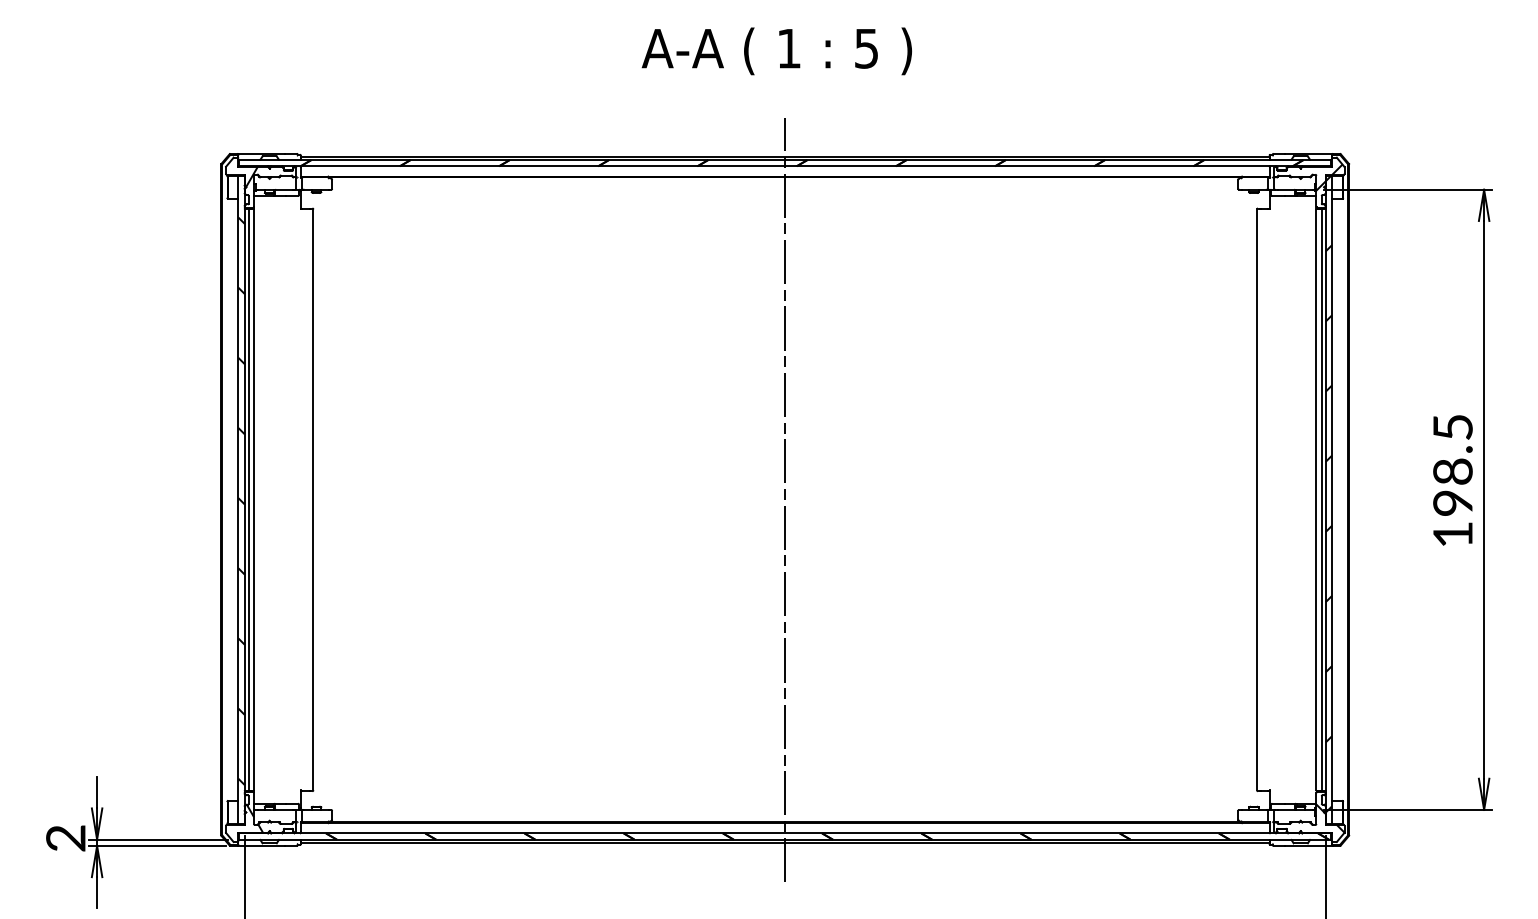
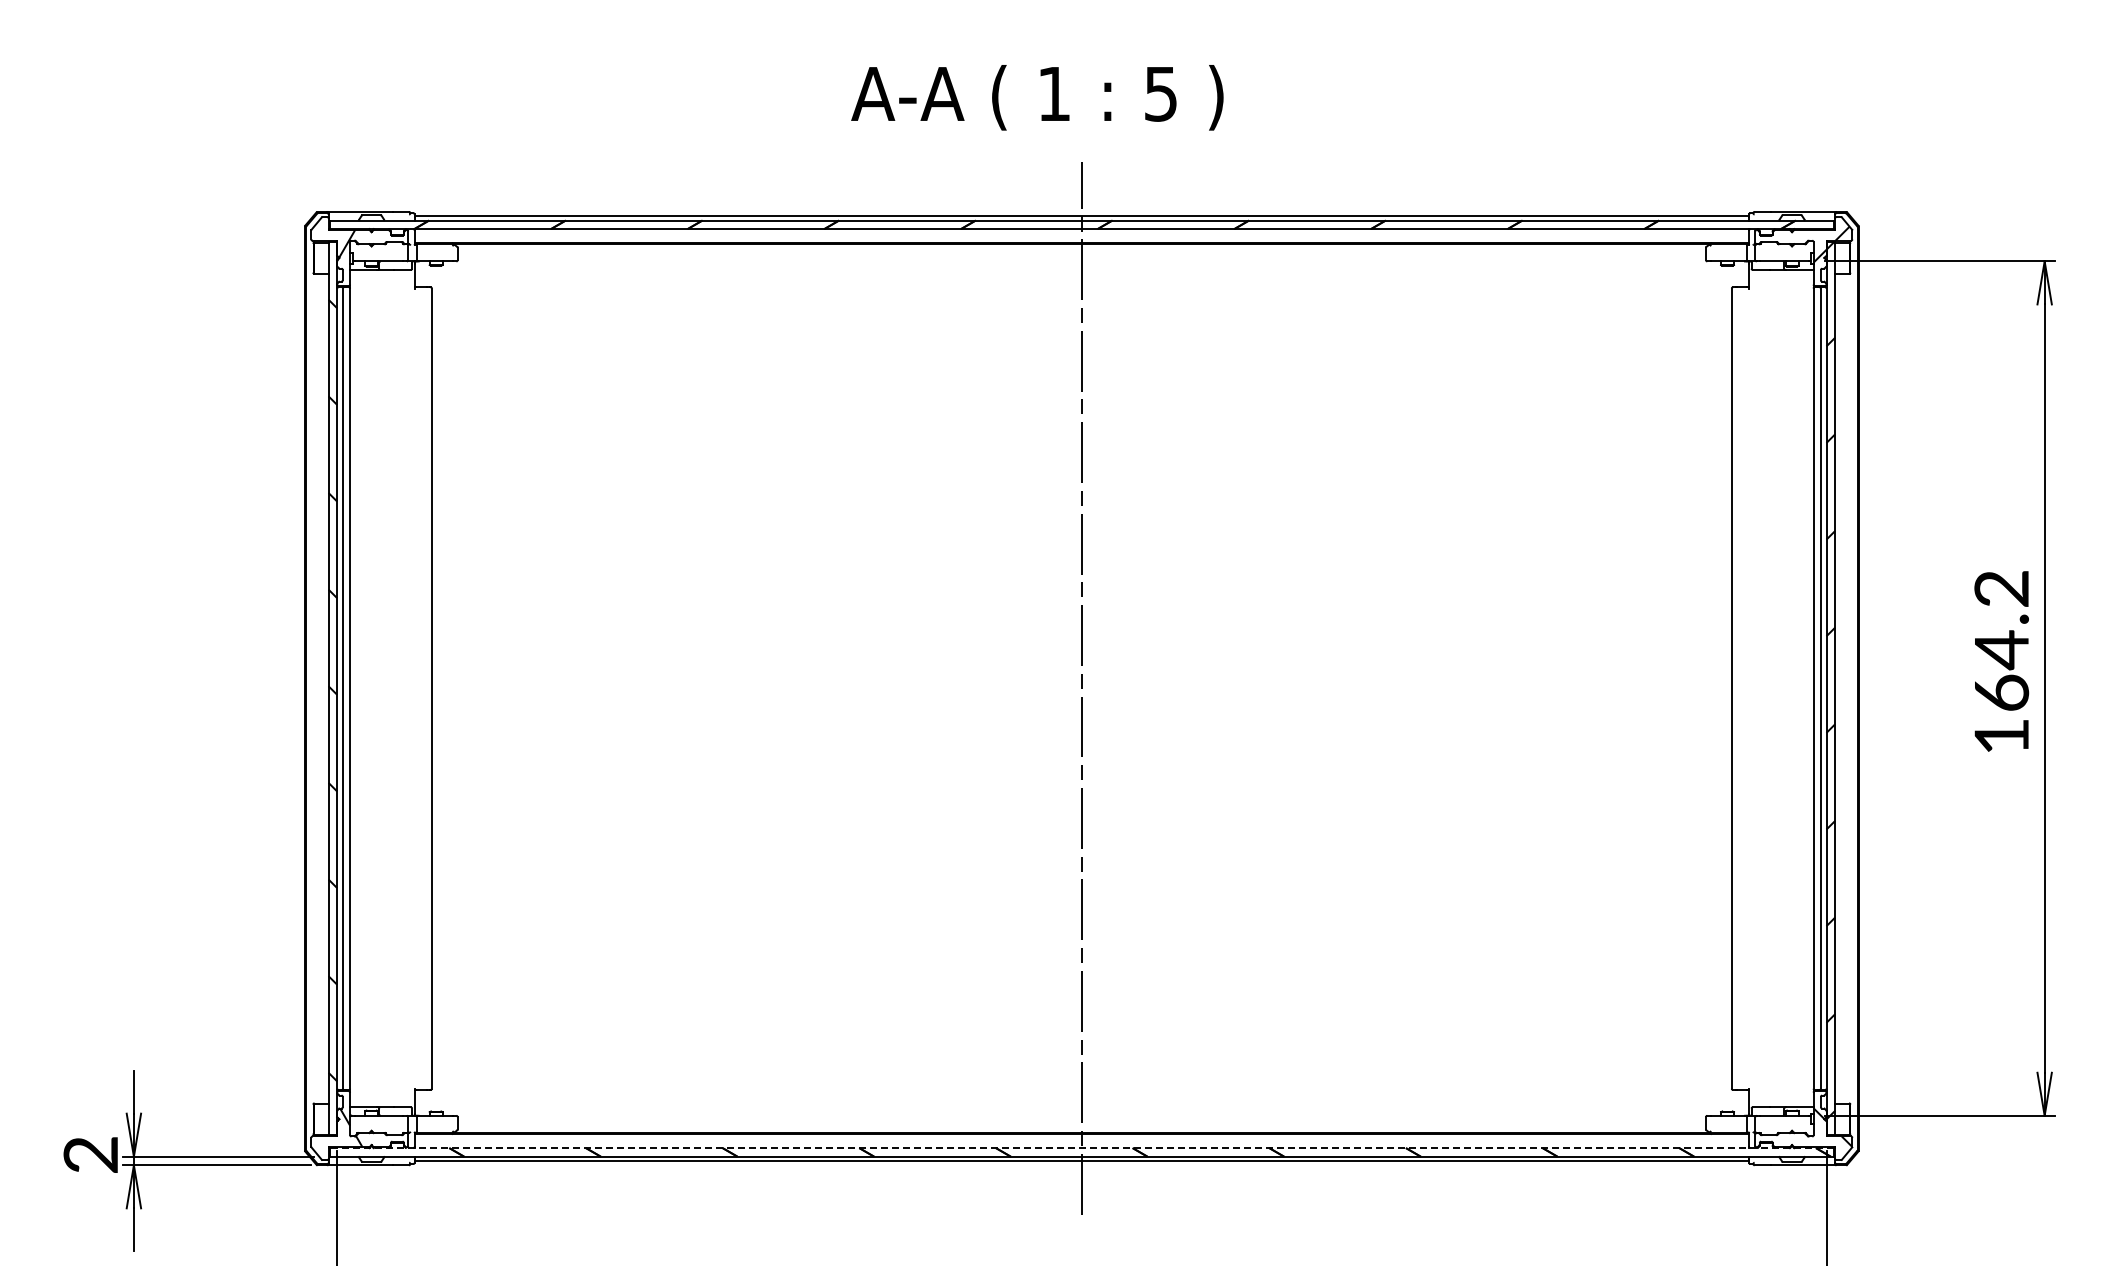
text: (776, 51) -> (1037, 97), moved
text: (1452, 464) -> (2001, 640), 198.5 -> 164.2
line: (784, 833) -> (1081, 1148), solid -> dashed

